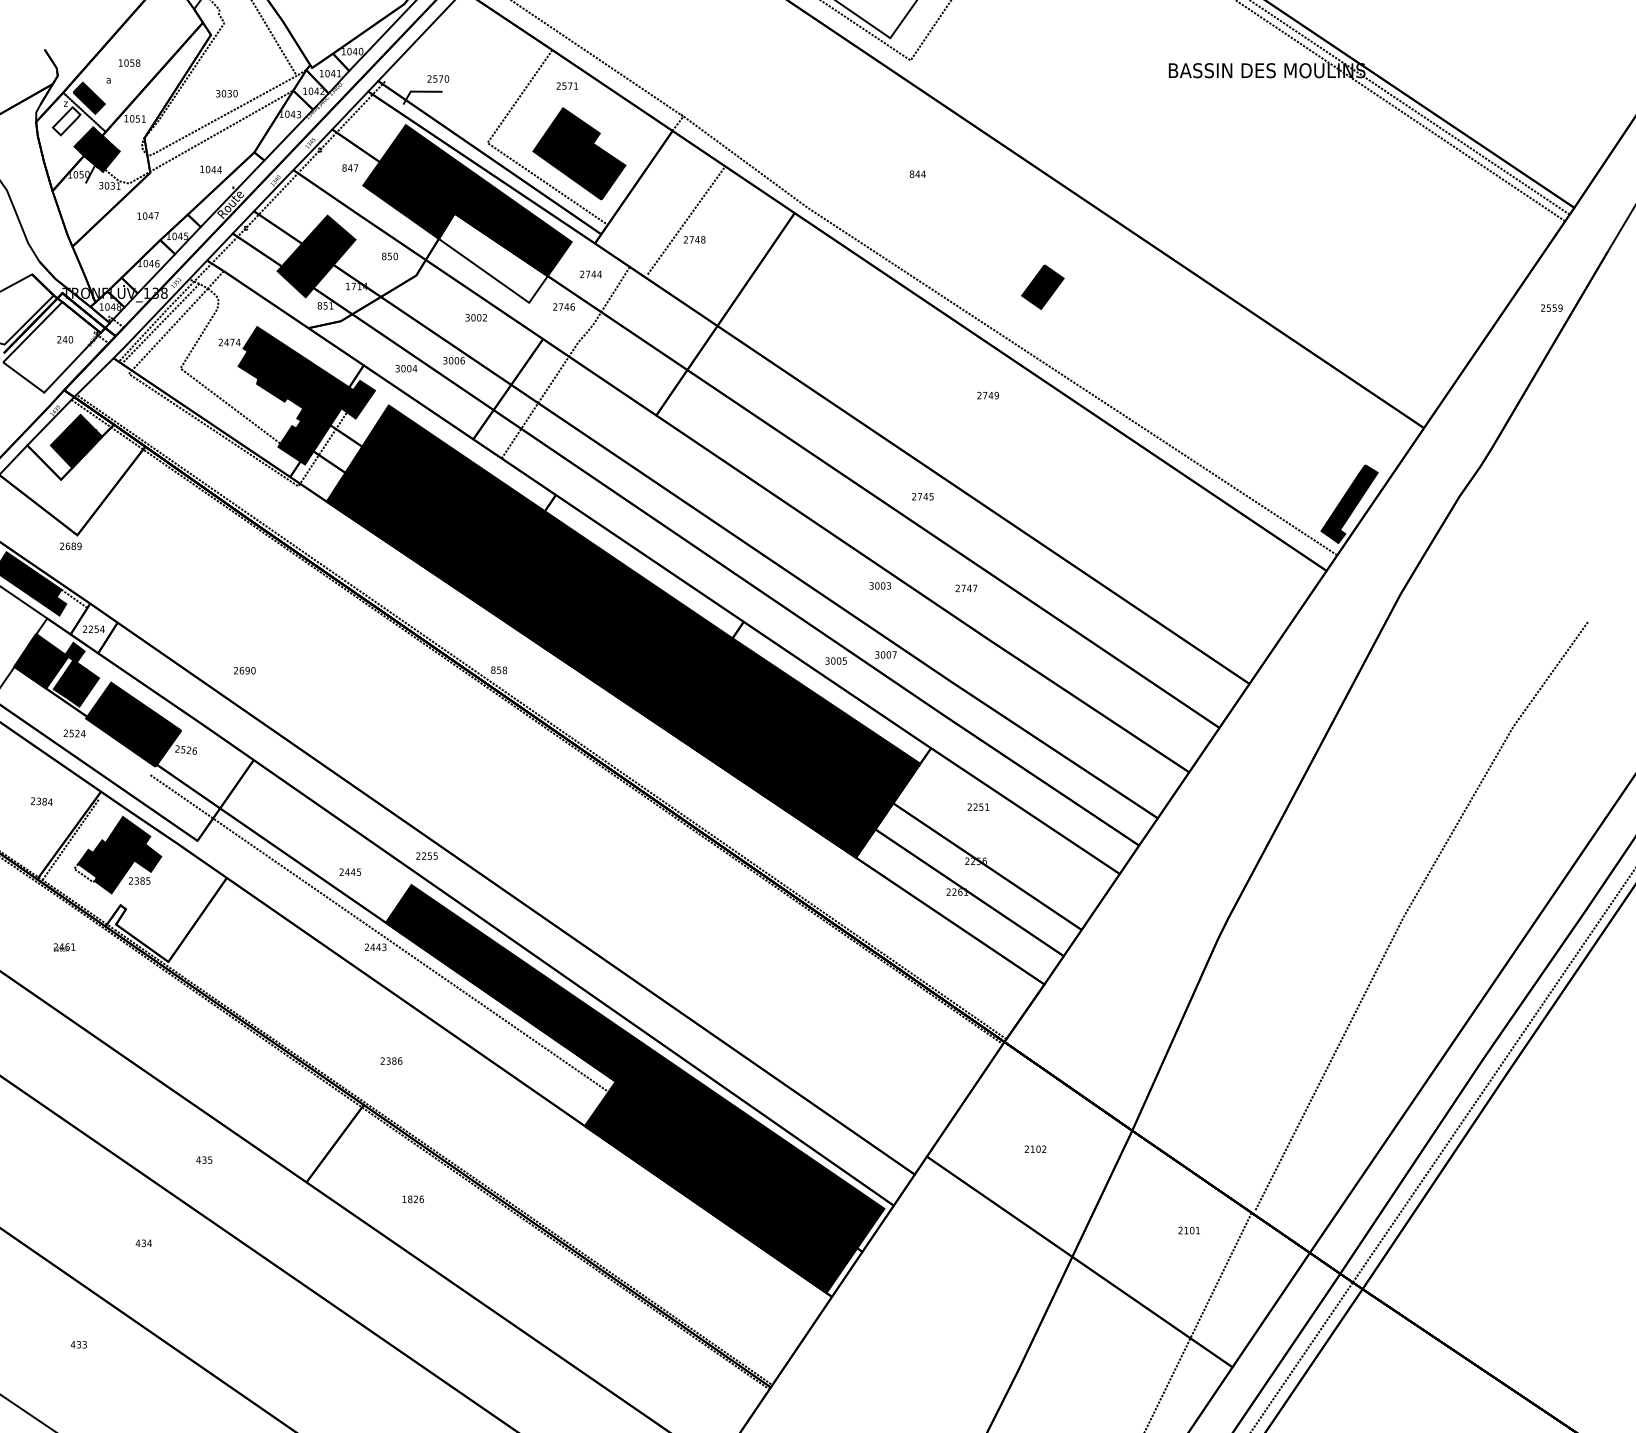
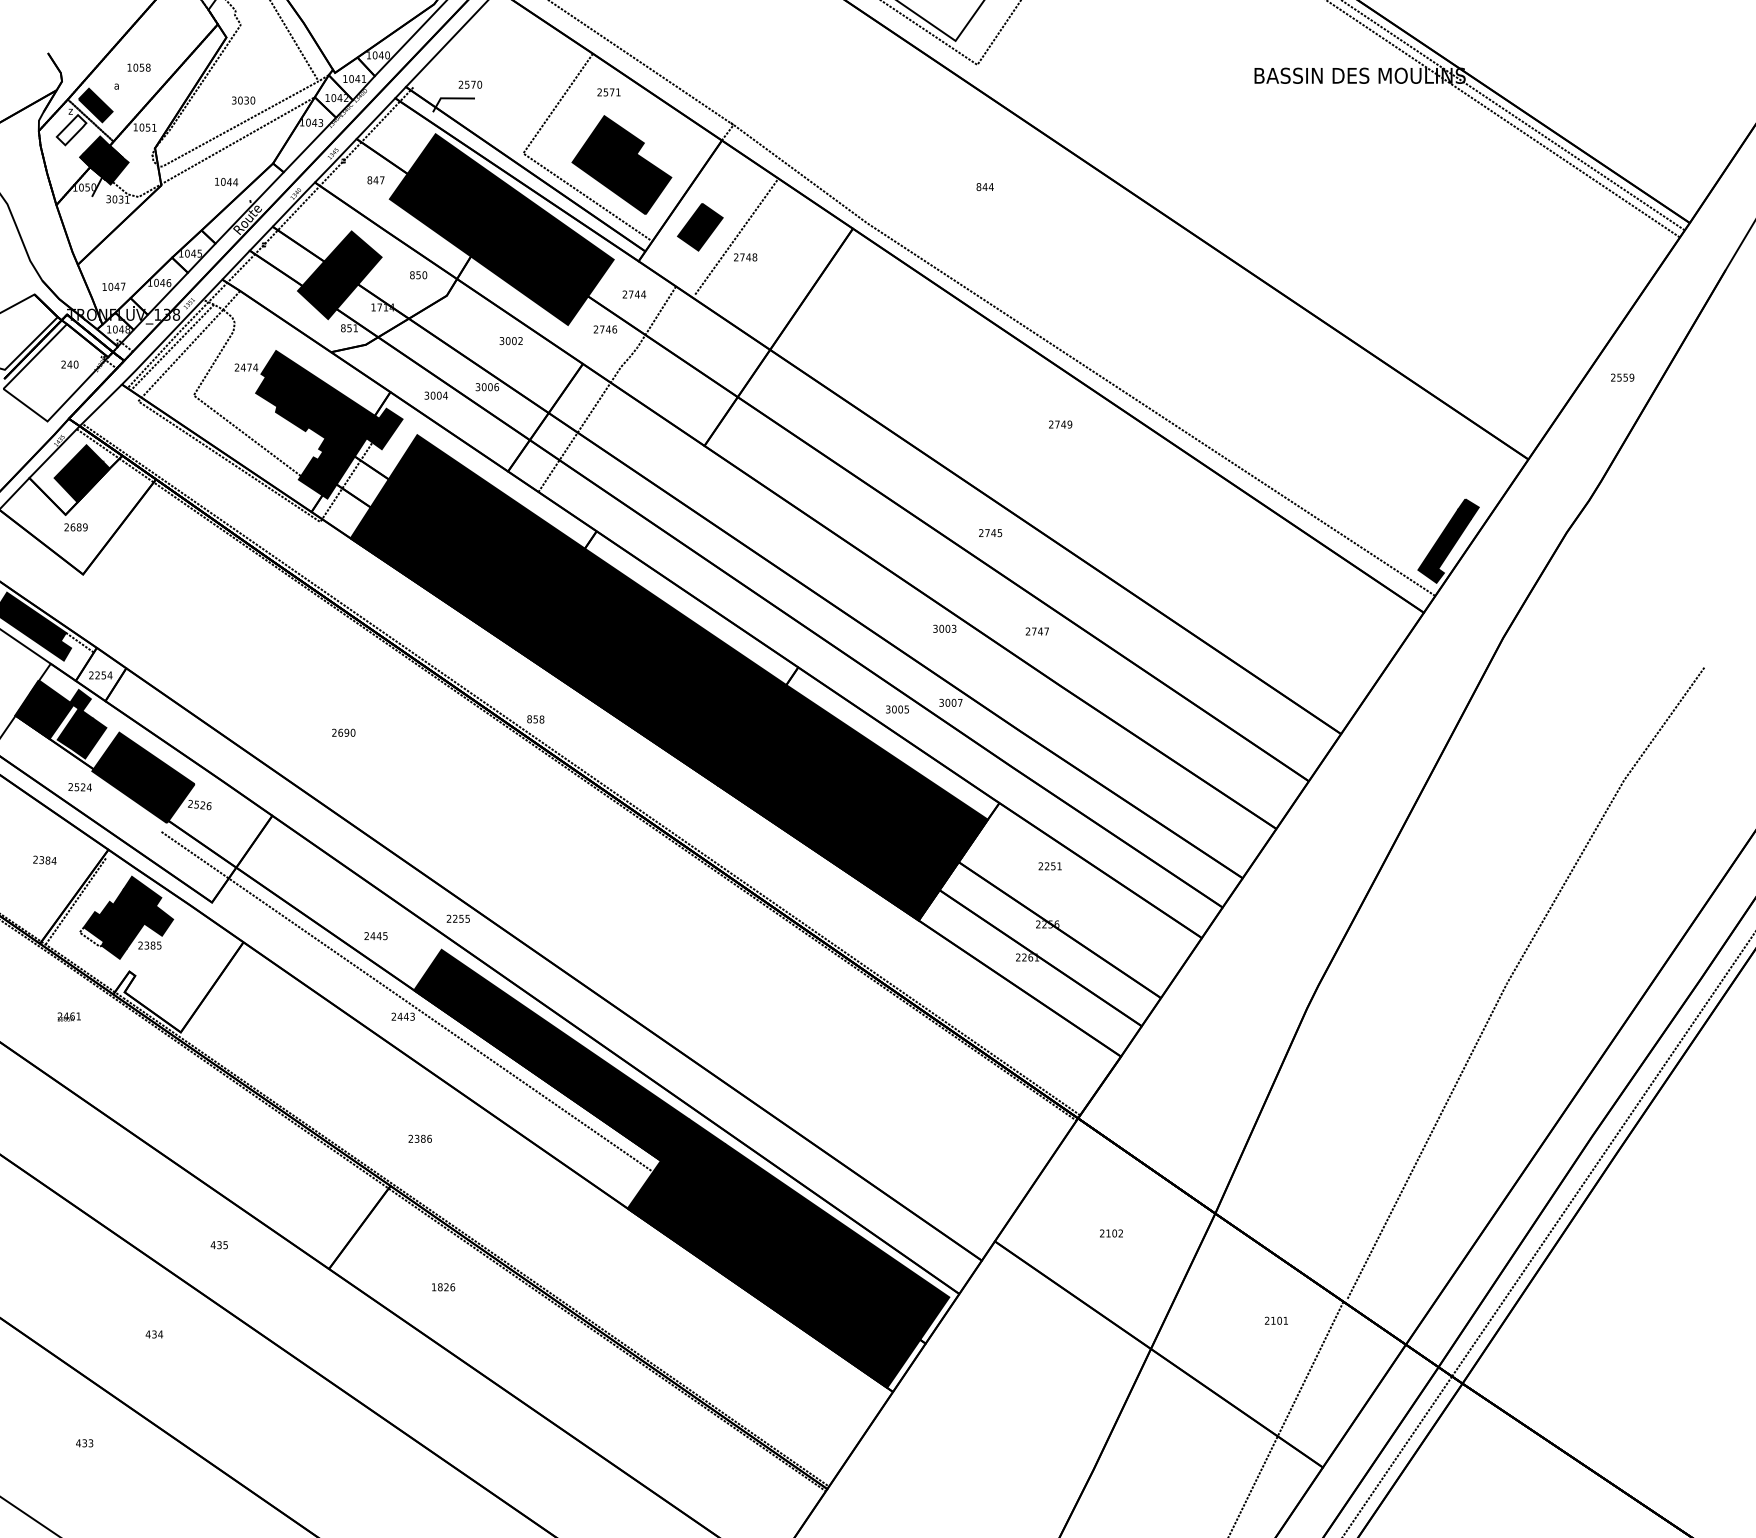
text: (147, 215) -> (113, 286), moved
fill: (493, 257) -> (529, 276), added
part: (1043, 287) -> (700, 227), moved
text: (1551, 307) -> (1622, 377), moved
text: (70, 546) -> (75, 527), moved
text: (244, 670) -> (343, 732), moved

